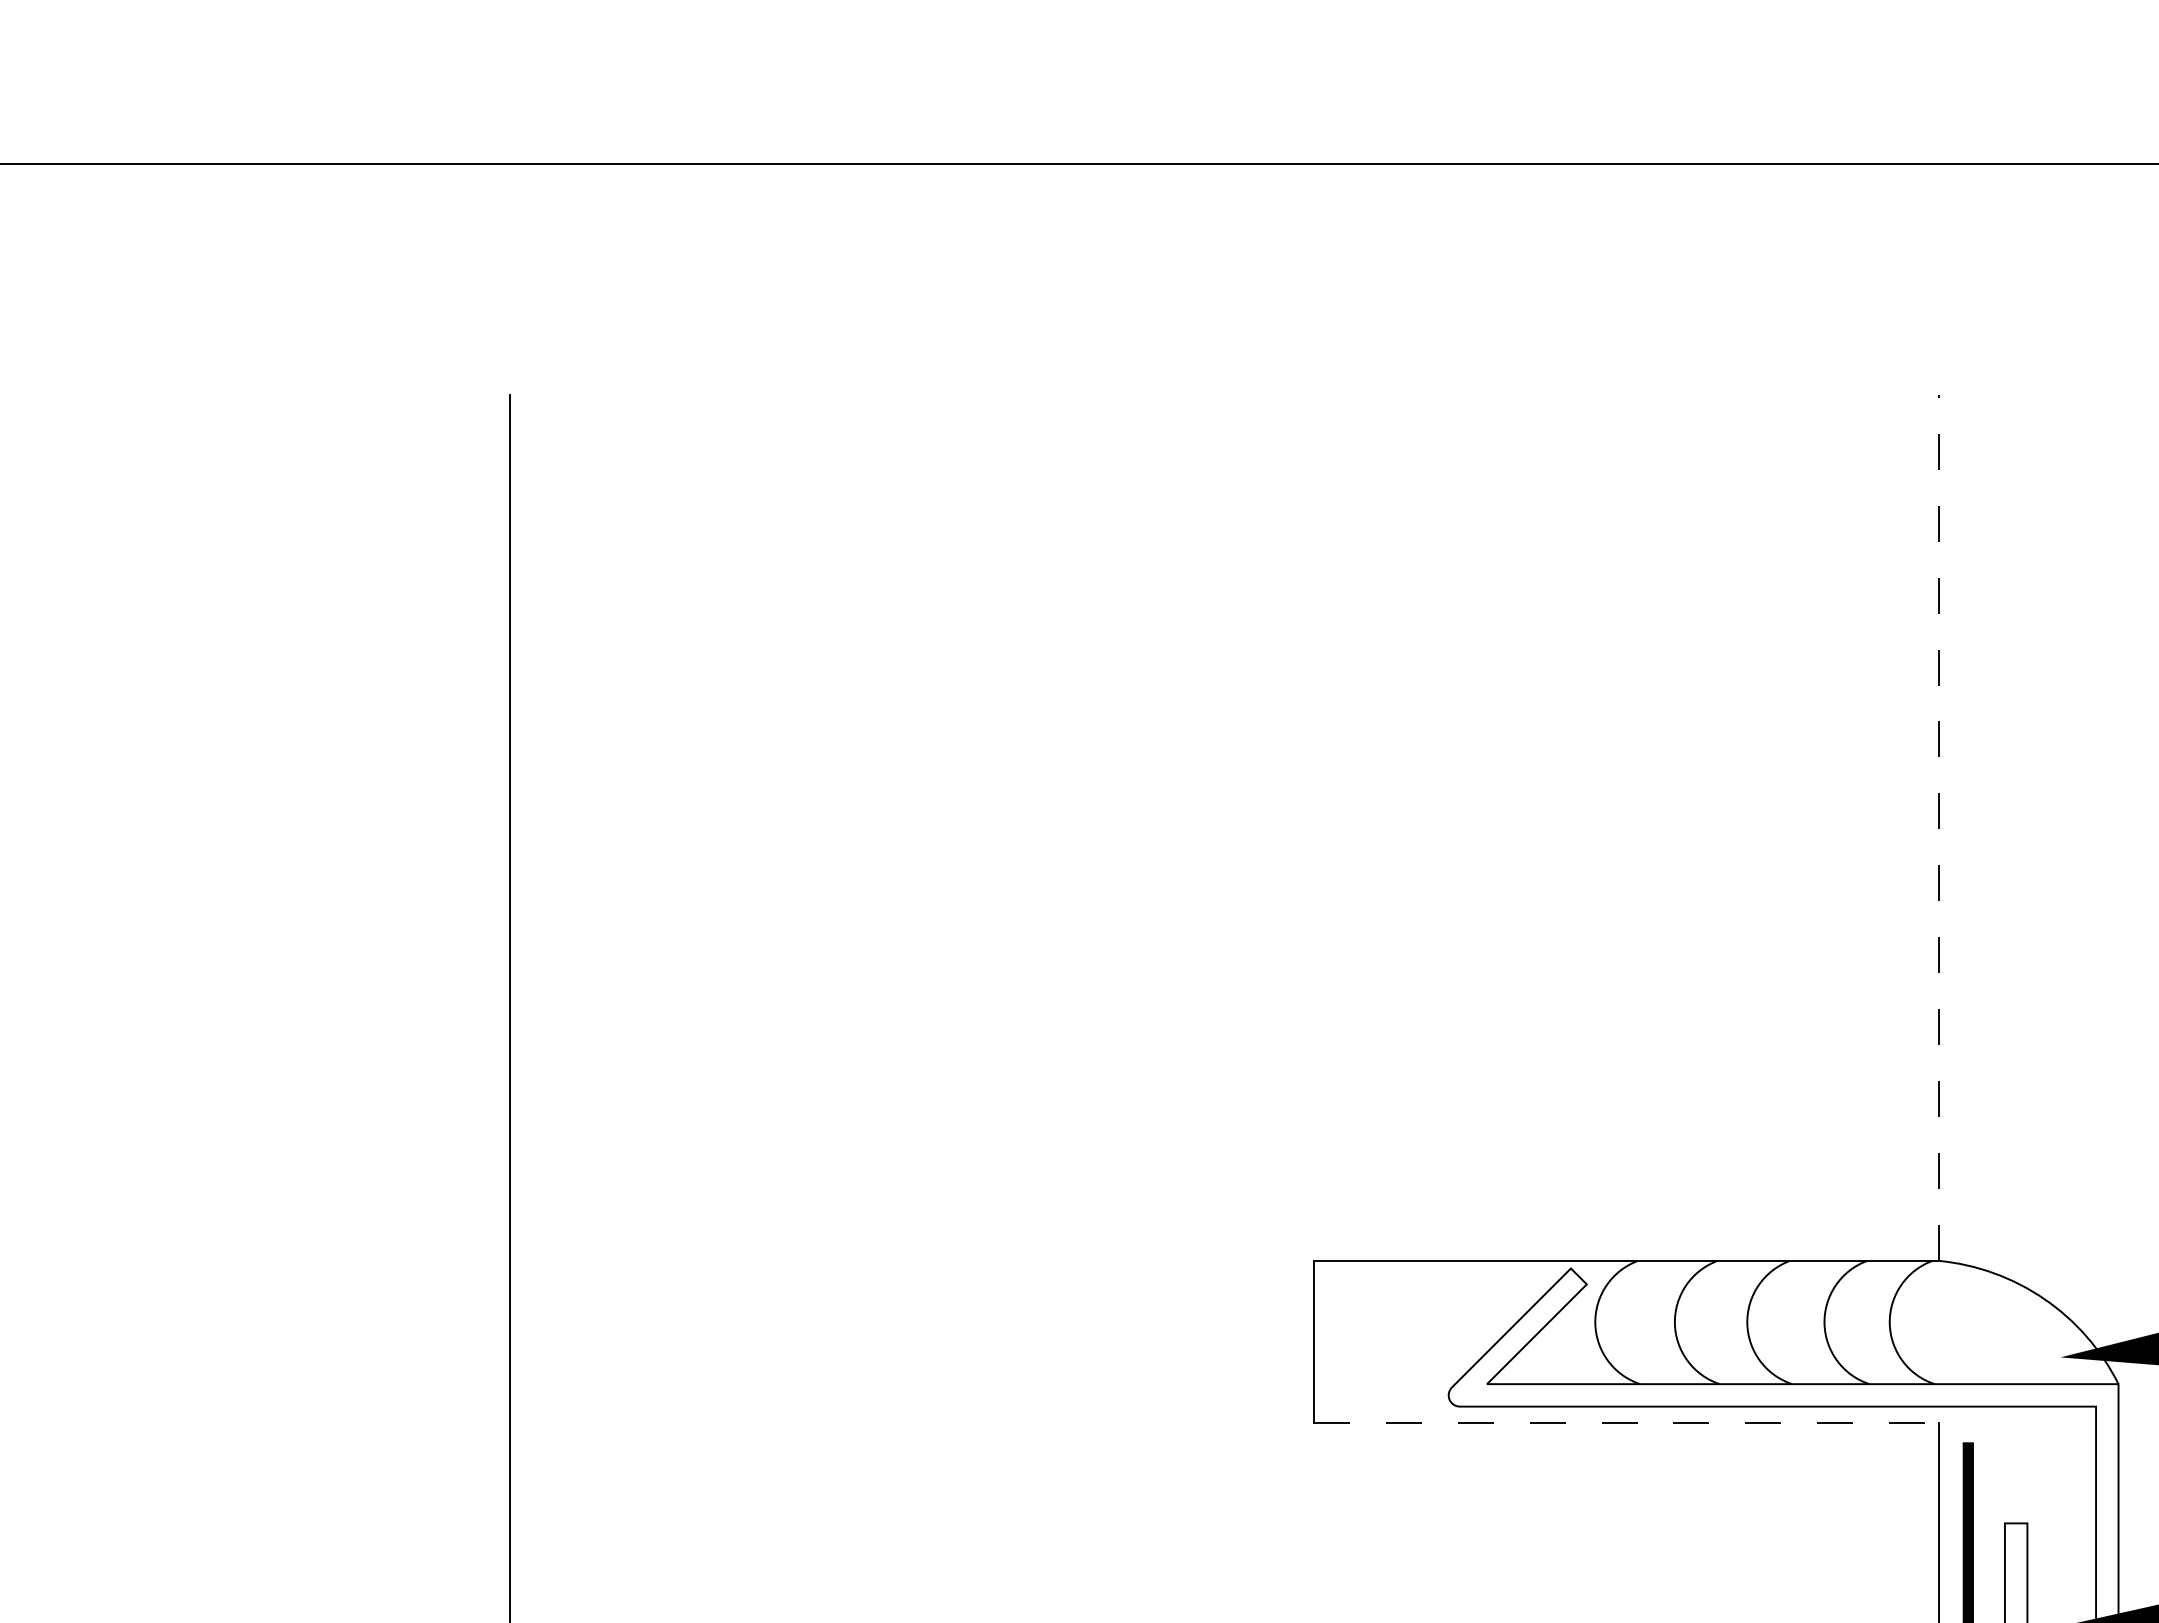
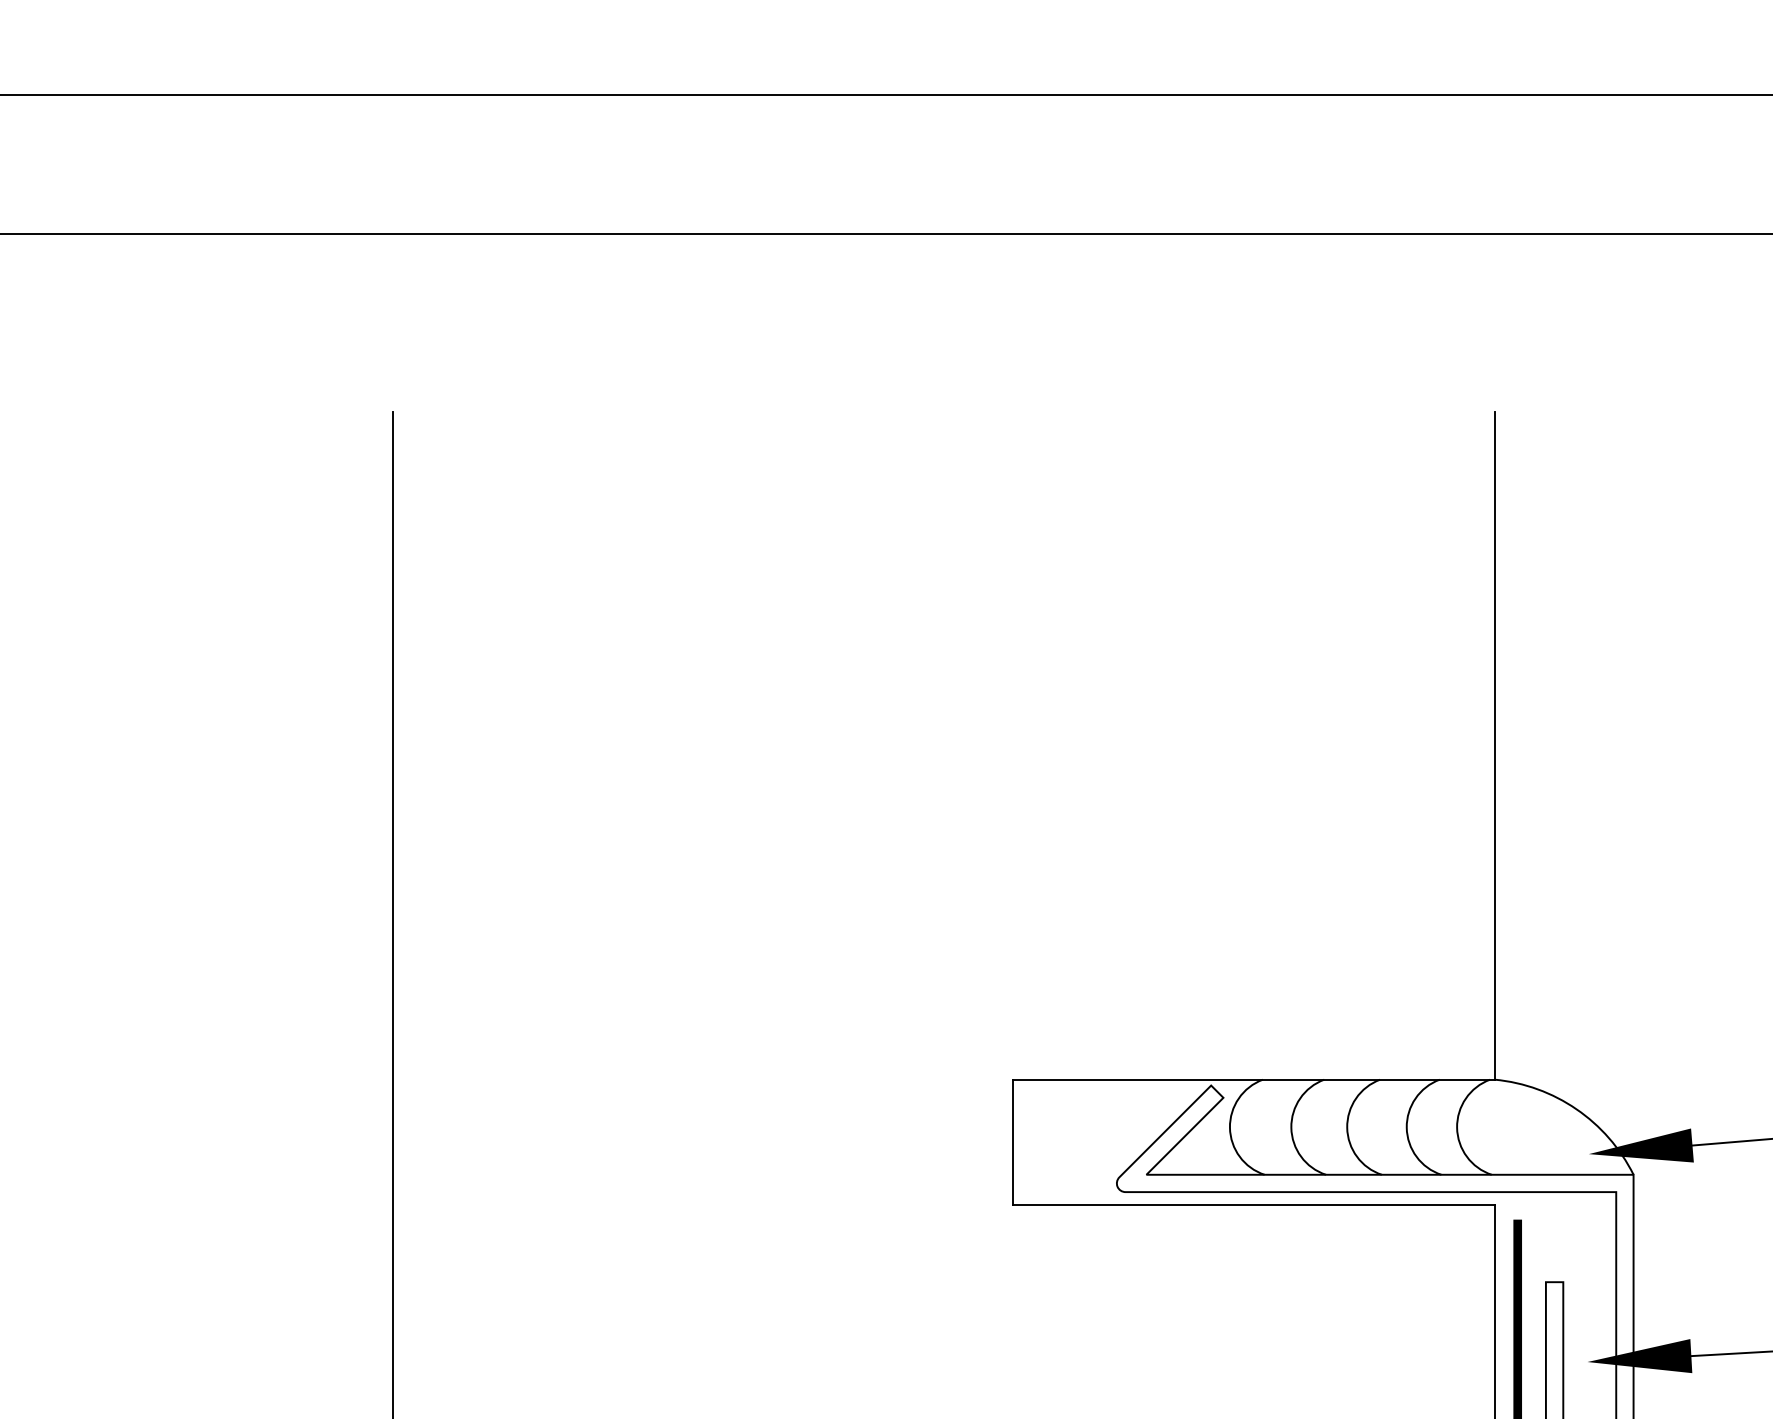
line: (1938, 827) -> (1494, 745), dashed -> solid
line: (1625, 1422) -> (1253, 1204), dashed -> solid

